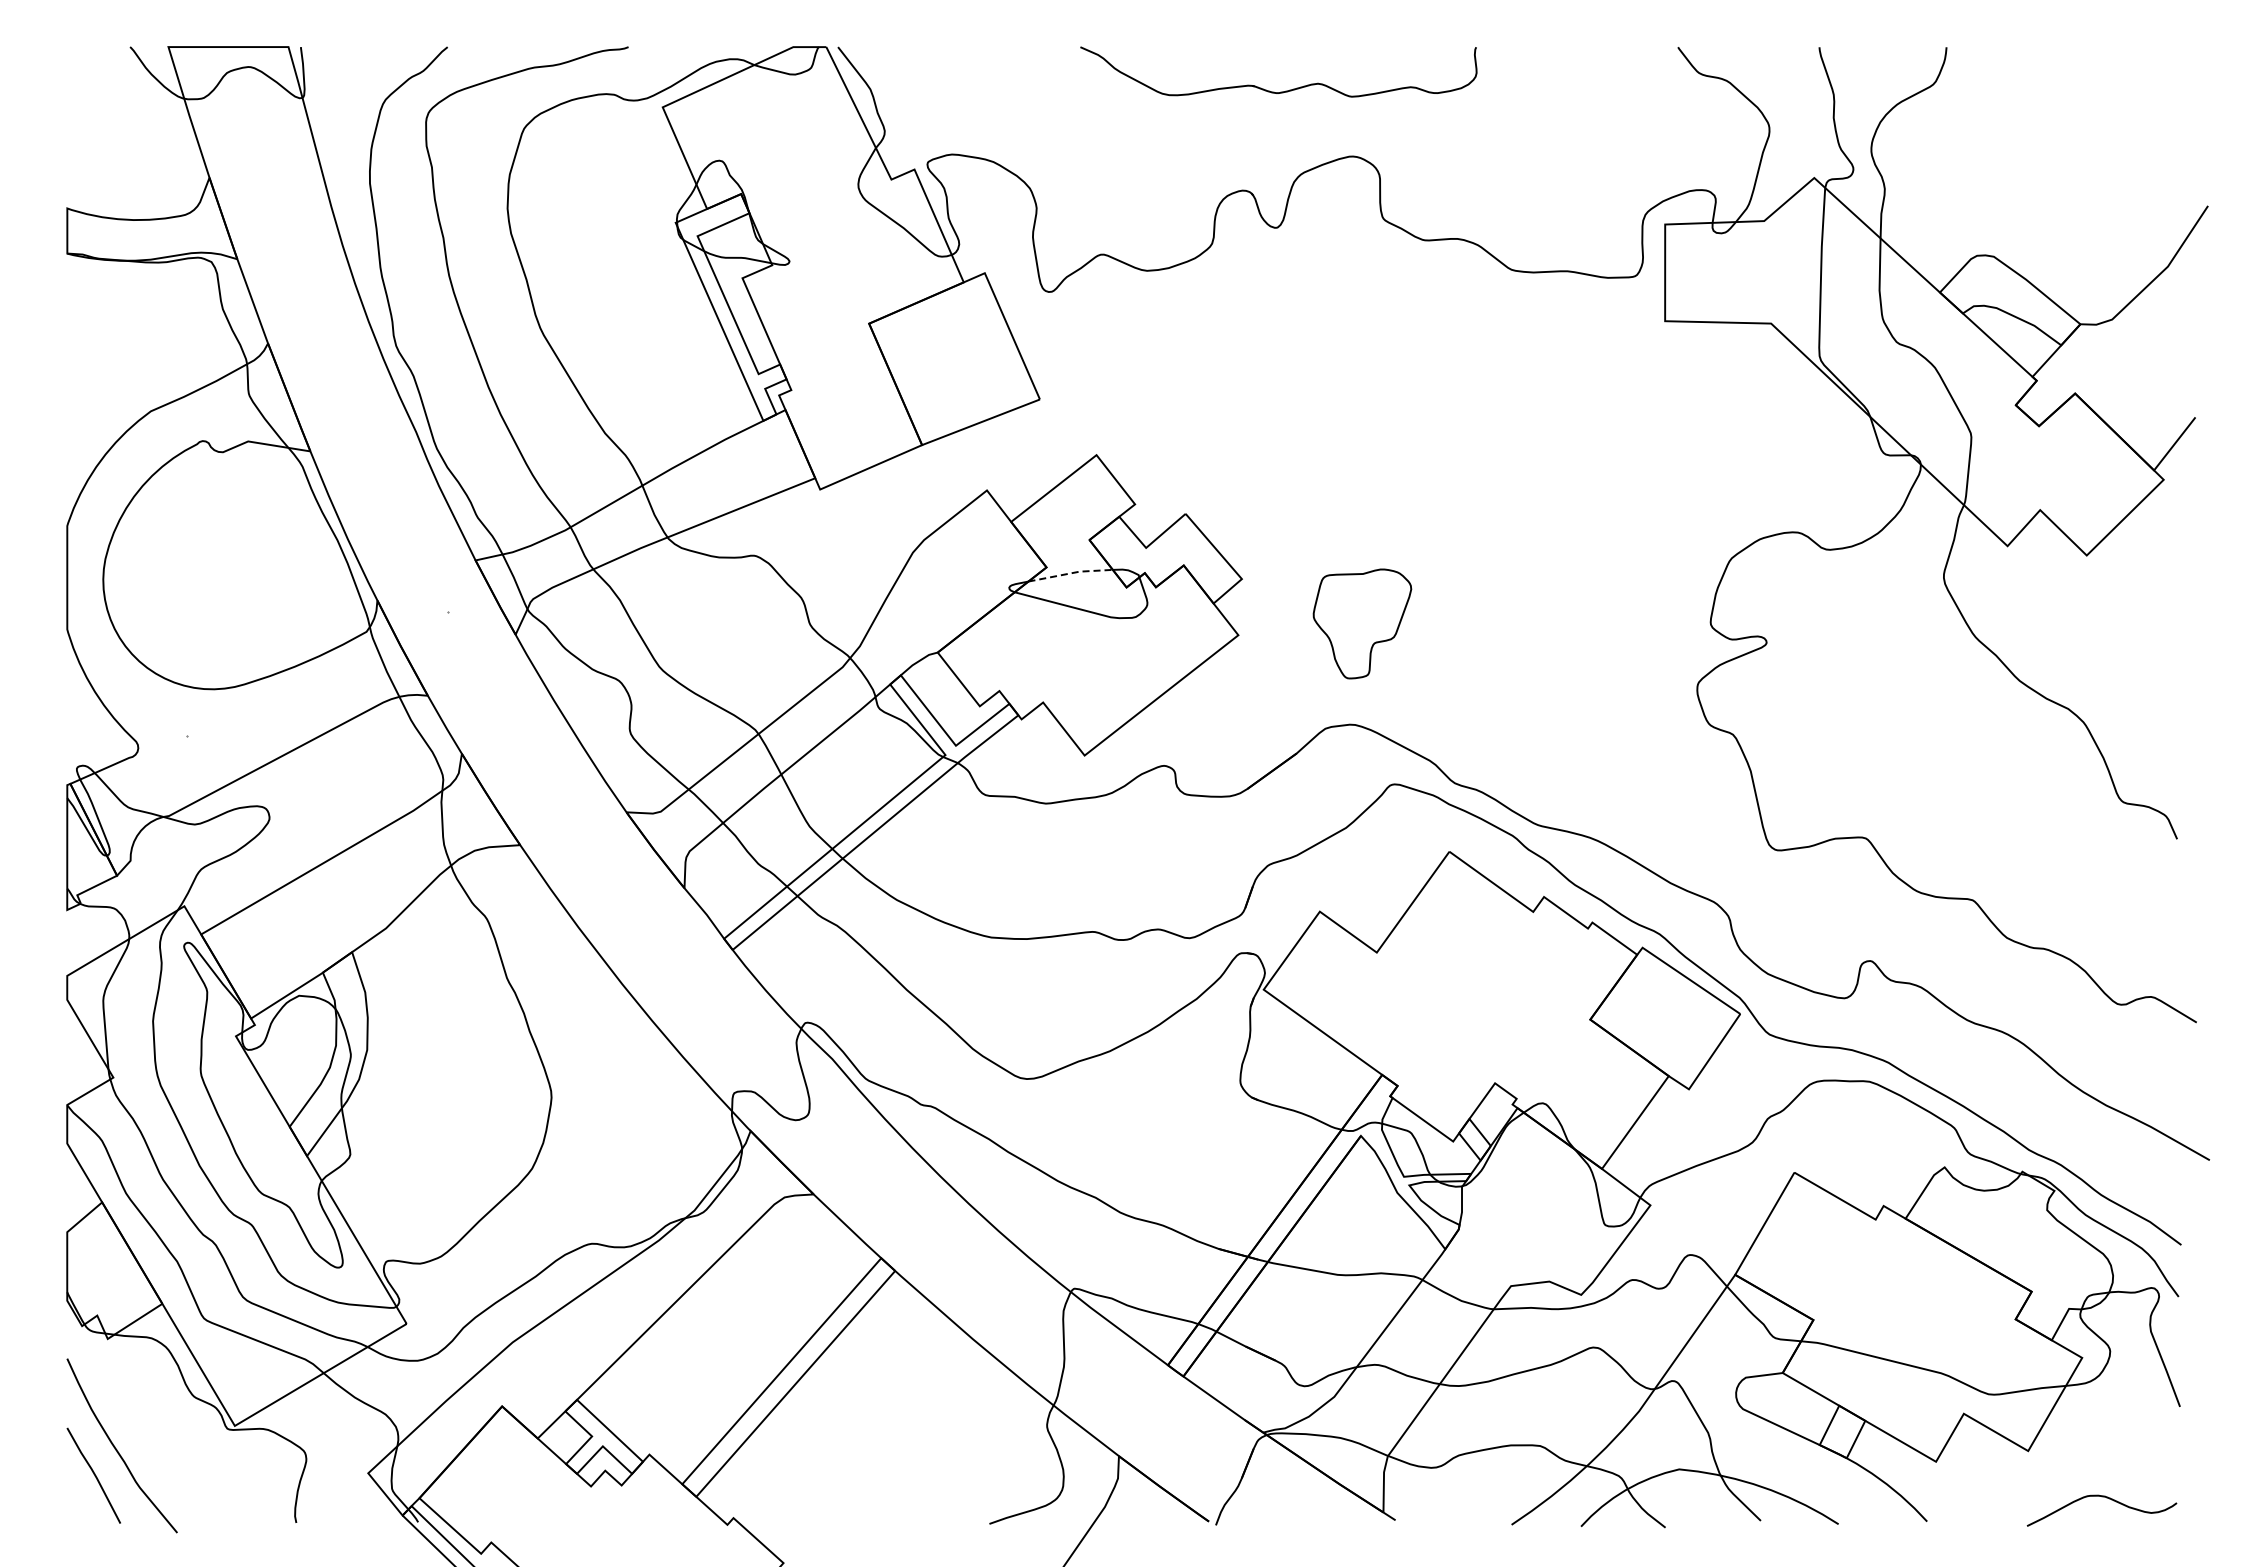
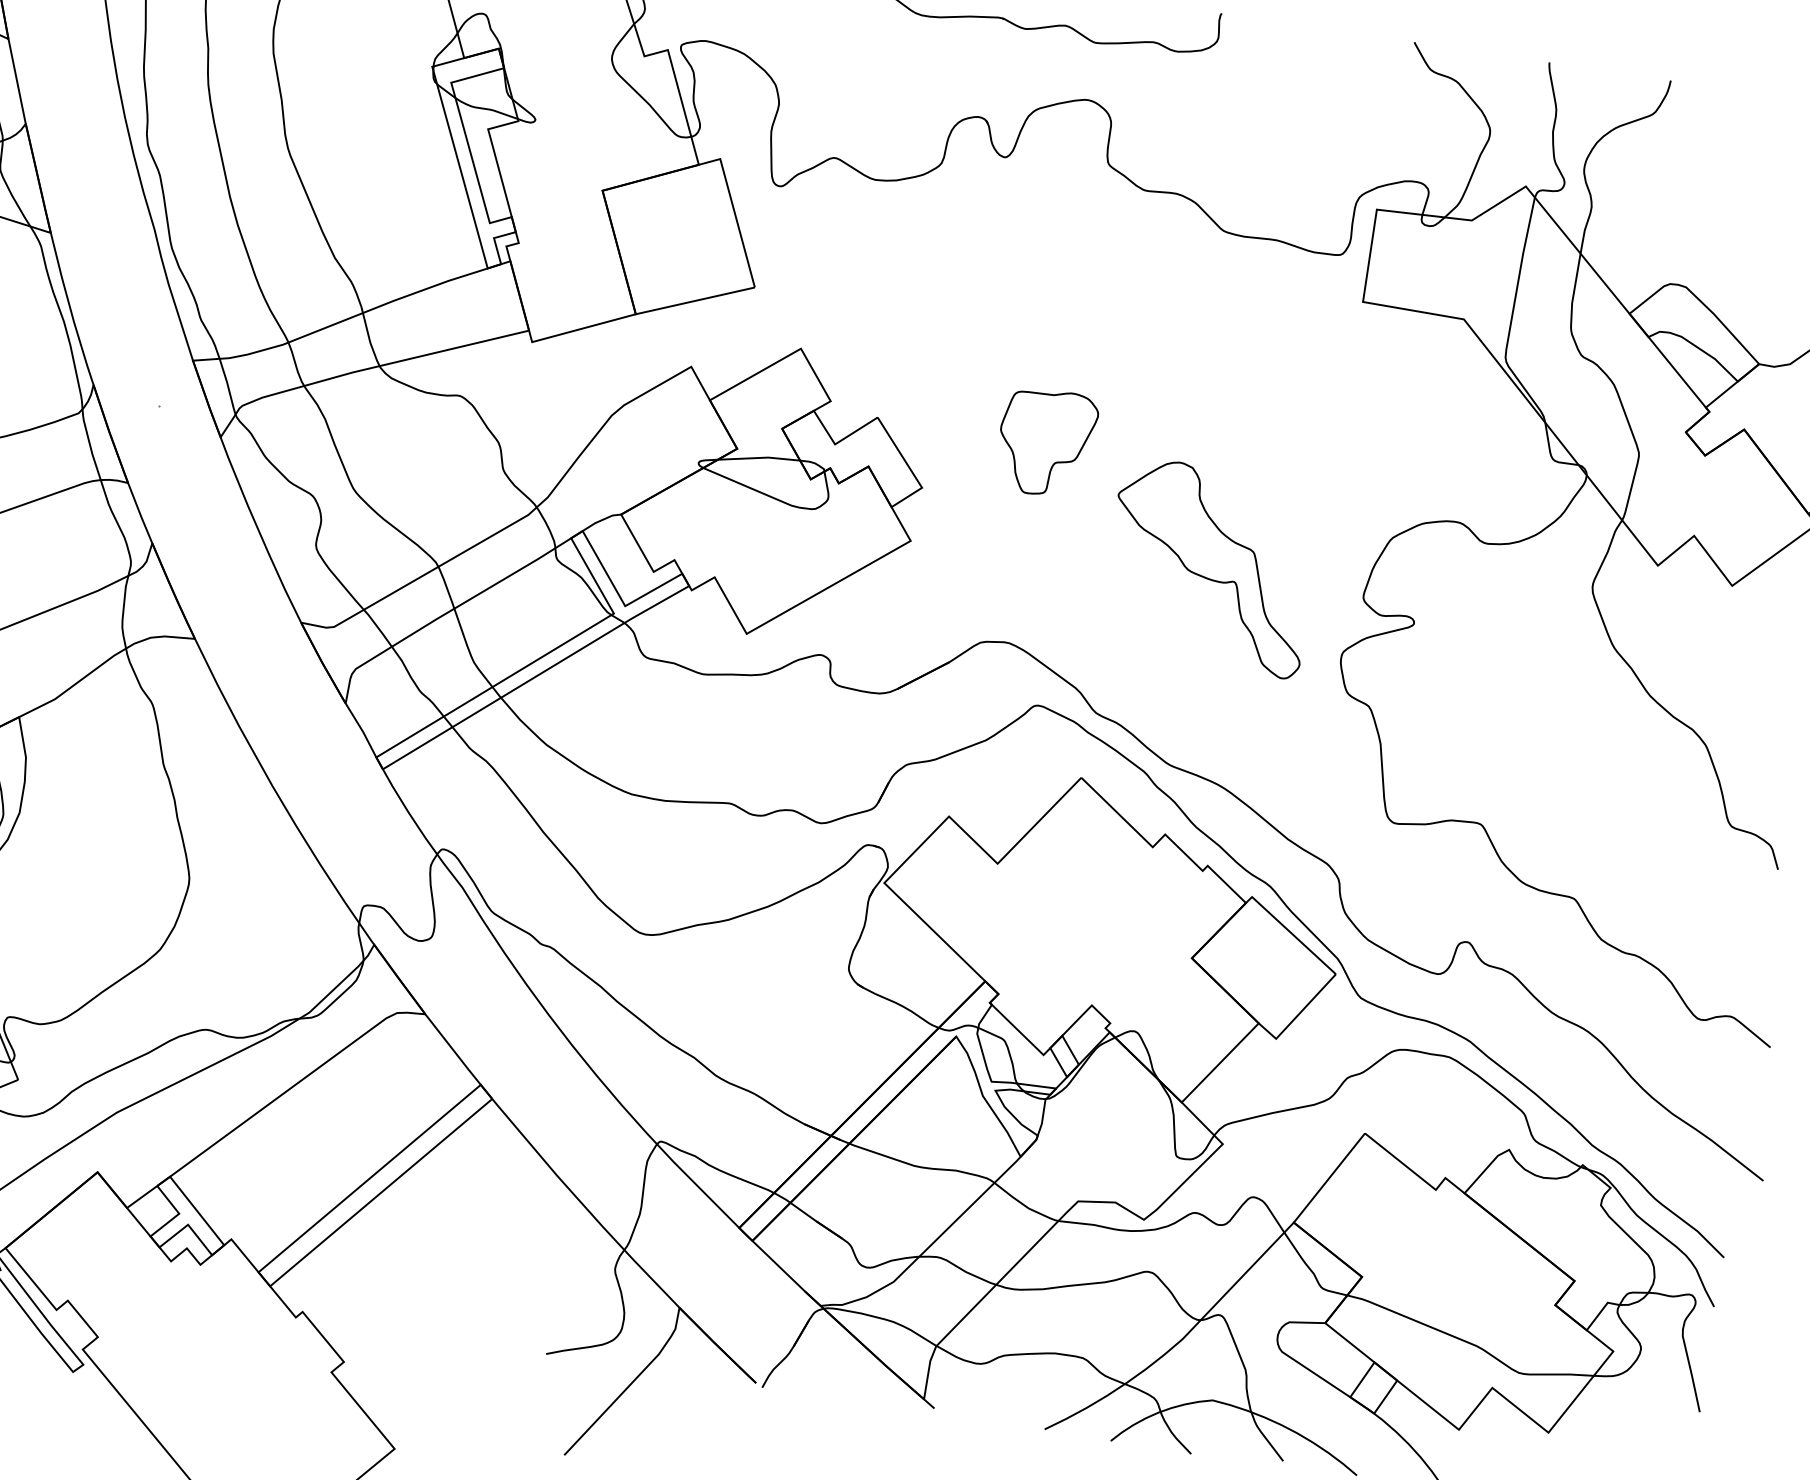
line: (1071, 573) -> (760, 458), dashed -> solid
part: (1549, 616) -> (1210, 567), added
part: (1362, 623) -> (1046, 442), moved

